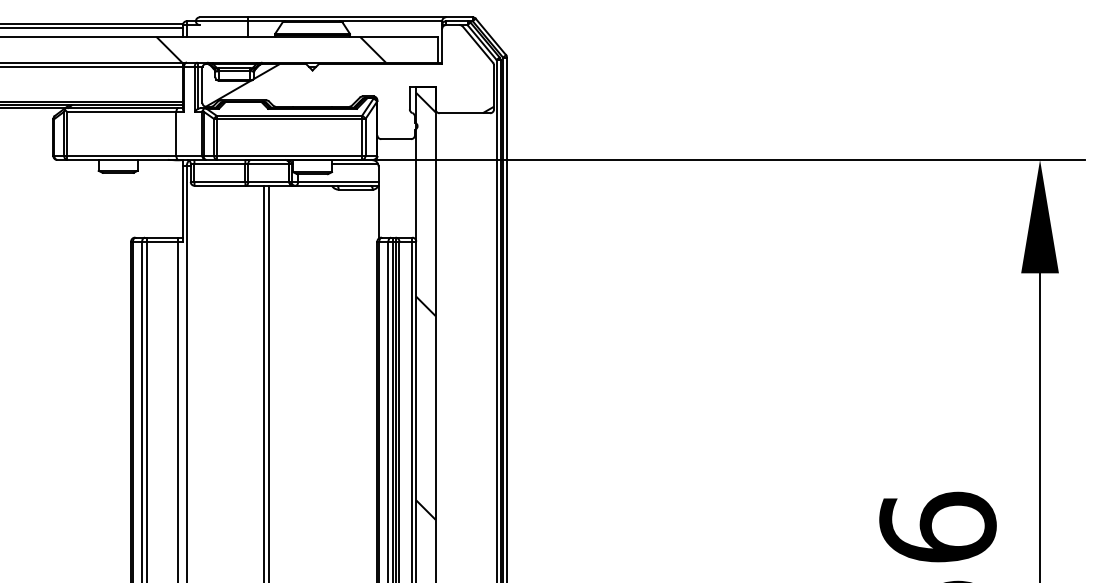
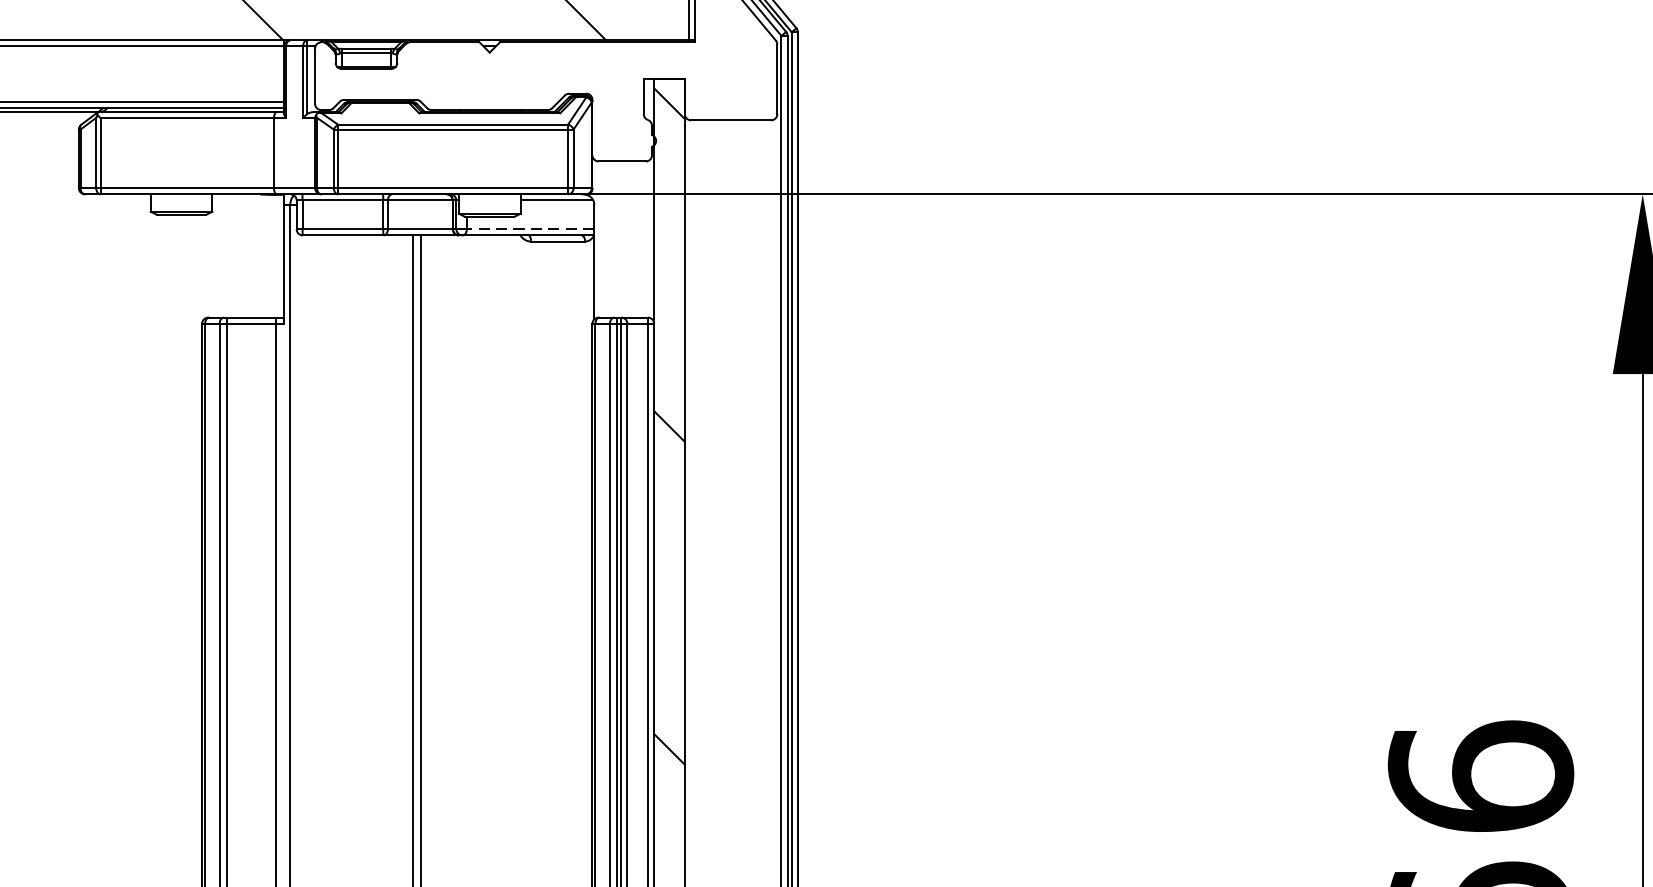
hatch: (349, 88) -> (548, 81), removed
line: (337, 181) -> (529, 228), solid -> dashed

